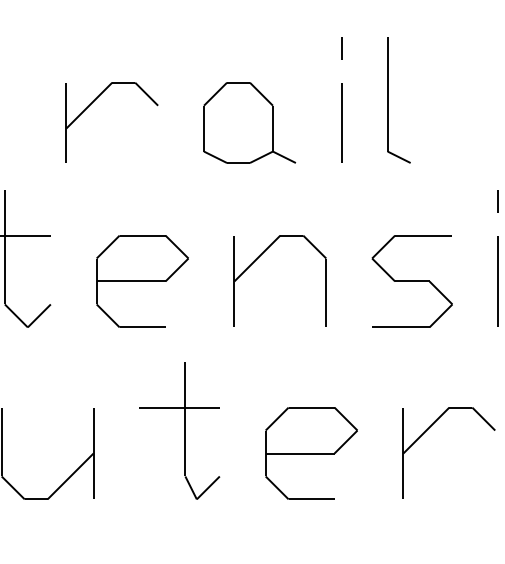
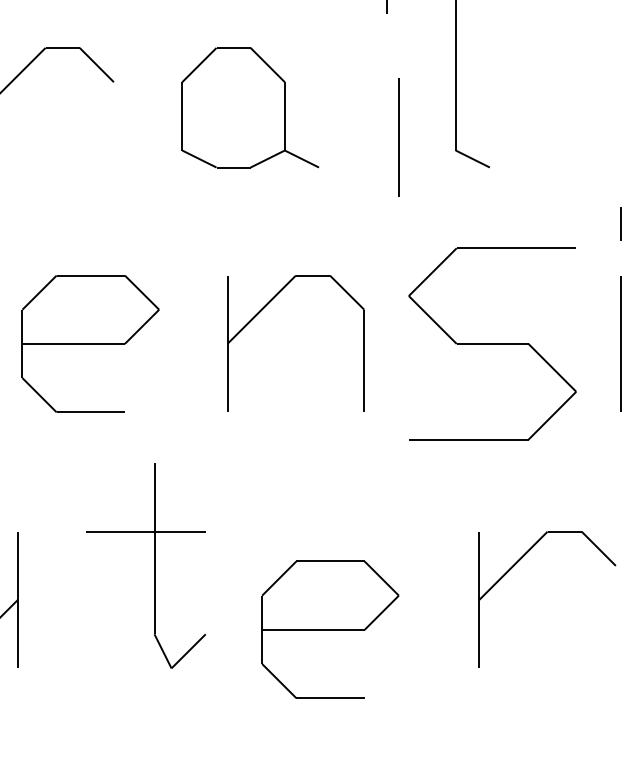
line: (341, 122) -> (398, 136), moved
part: (411, 281) -> (491, 343), size x1.4
part: (311, 453) -> (330, 629), moved

